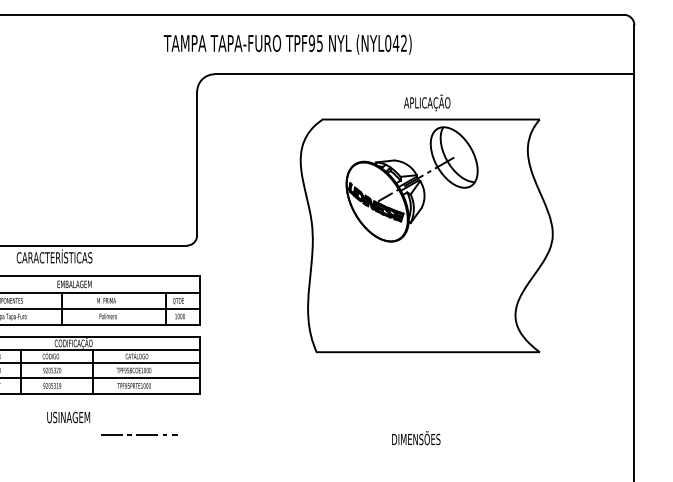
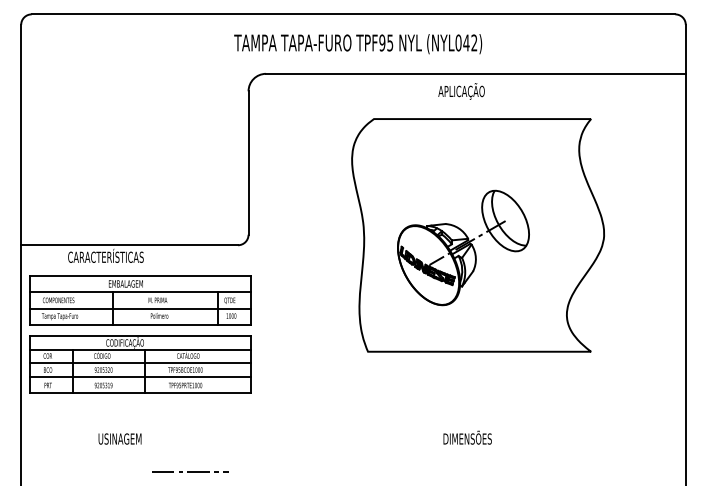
text: (288, 44) -> (358, 44), moved
text: (427, 102) -> (461, 91), moved
part: (412, 183) -> (463, 247), moved
text: (68, 416) -> (119, 438), moved
line: (139, 434) -> (190, 471), moved

